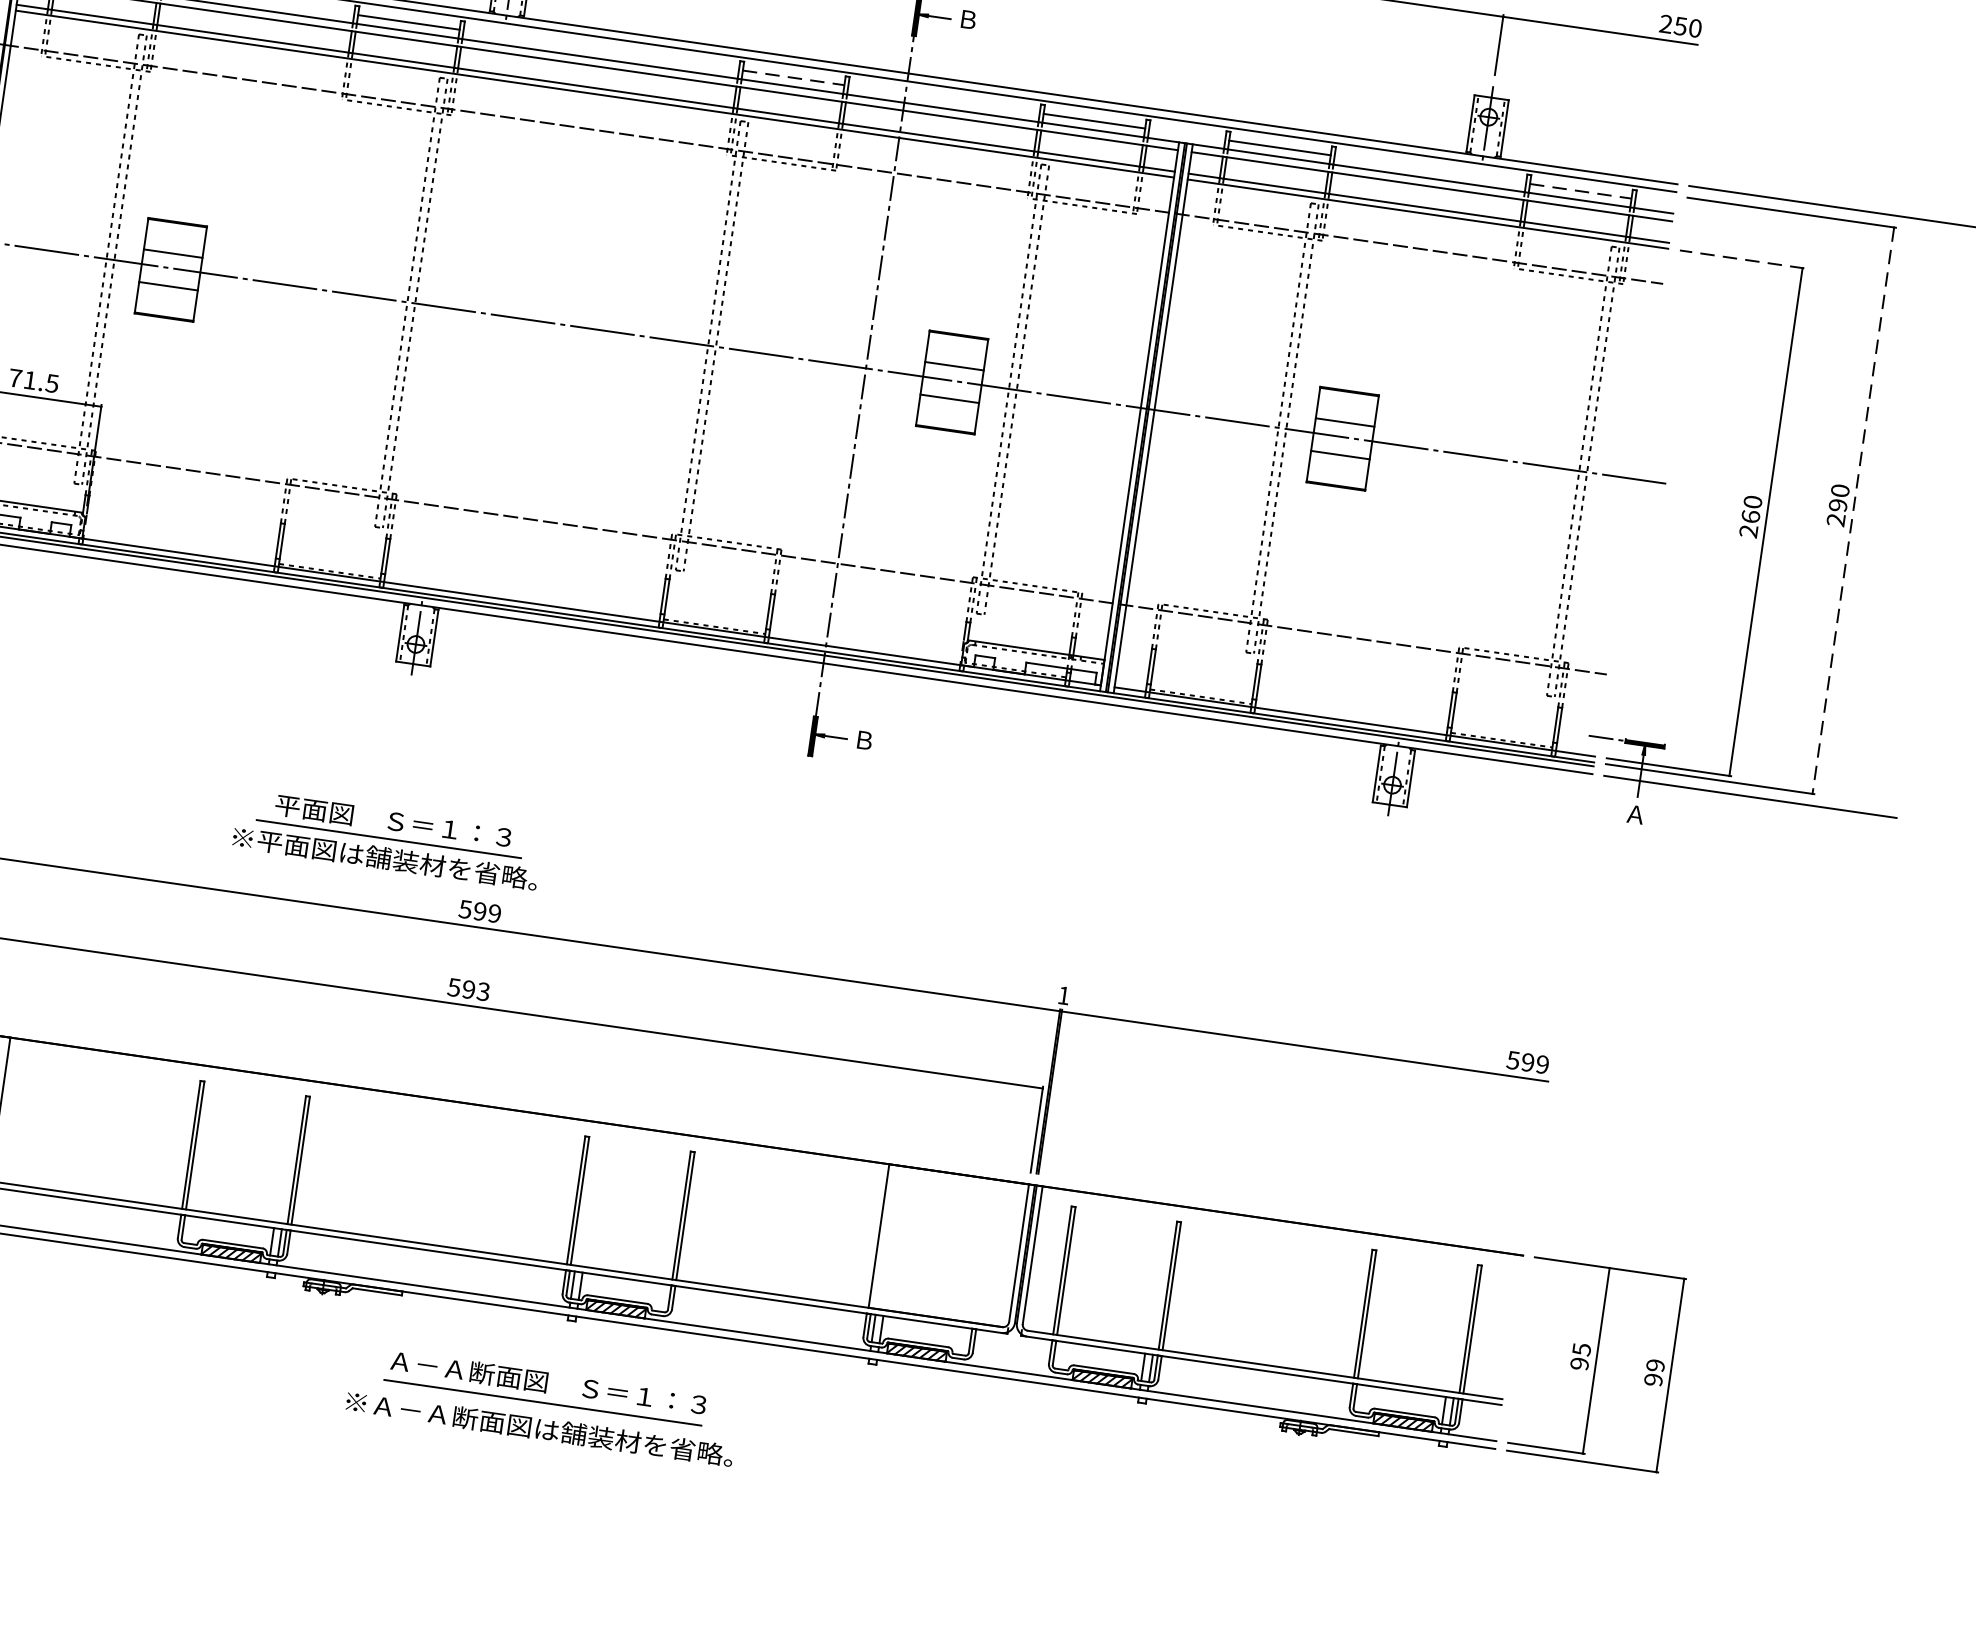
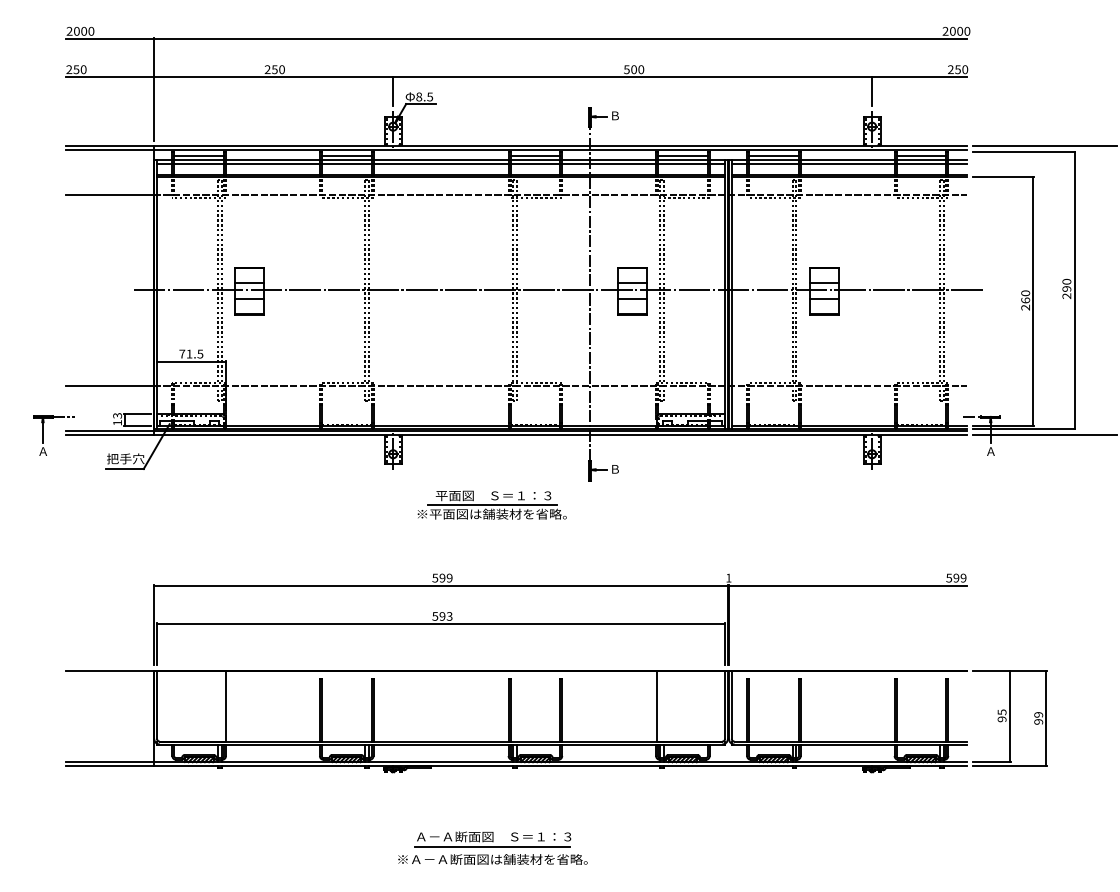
line: (793, 77) -> (535, 155), dashed -> solid
line: (1581, 190) -> (921, 155), dashed -> solid
line: (1741, 259) -> (1003, 177), dashed -> solid
line: (1853, 510) -> (1074, 290), dashed -> solid
part: (386, 838) -> (491, 504), moved
part: (542, 1404) -> (492, 847), moved

